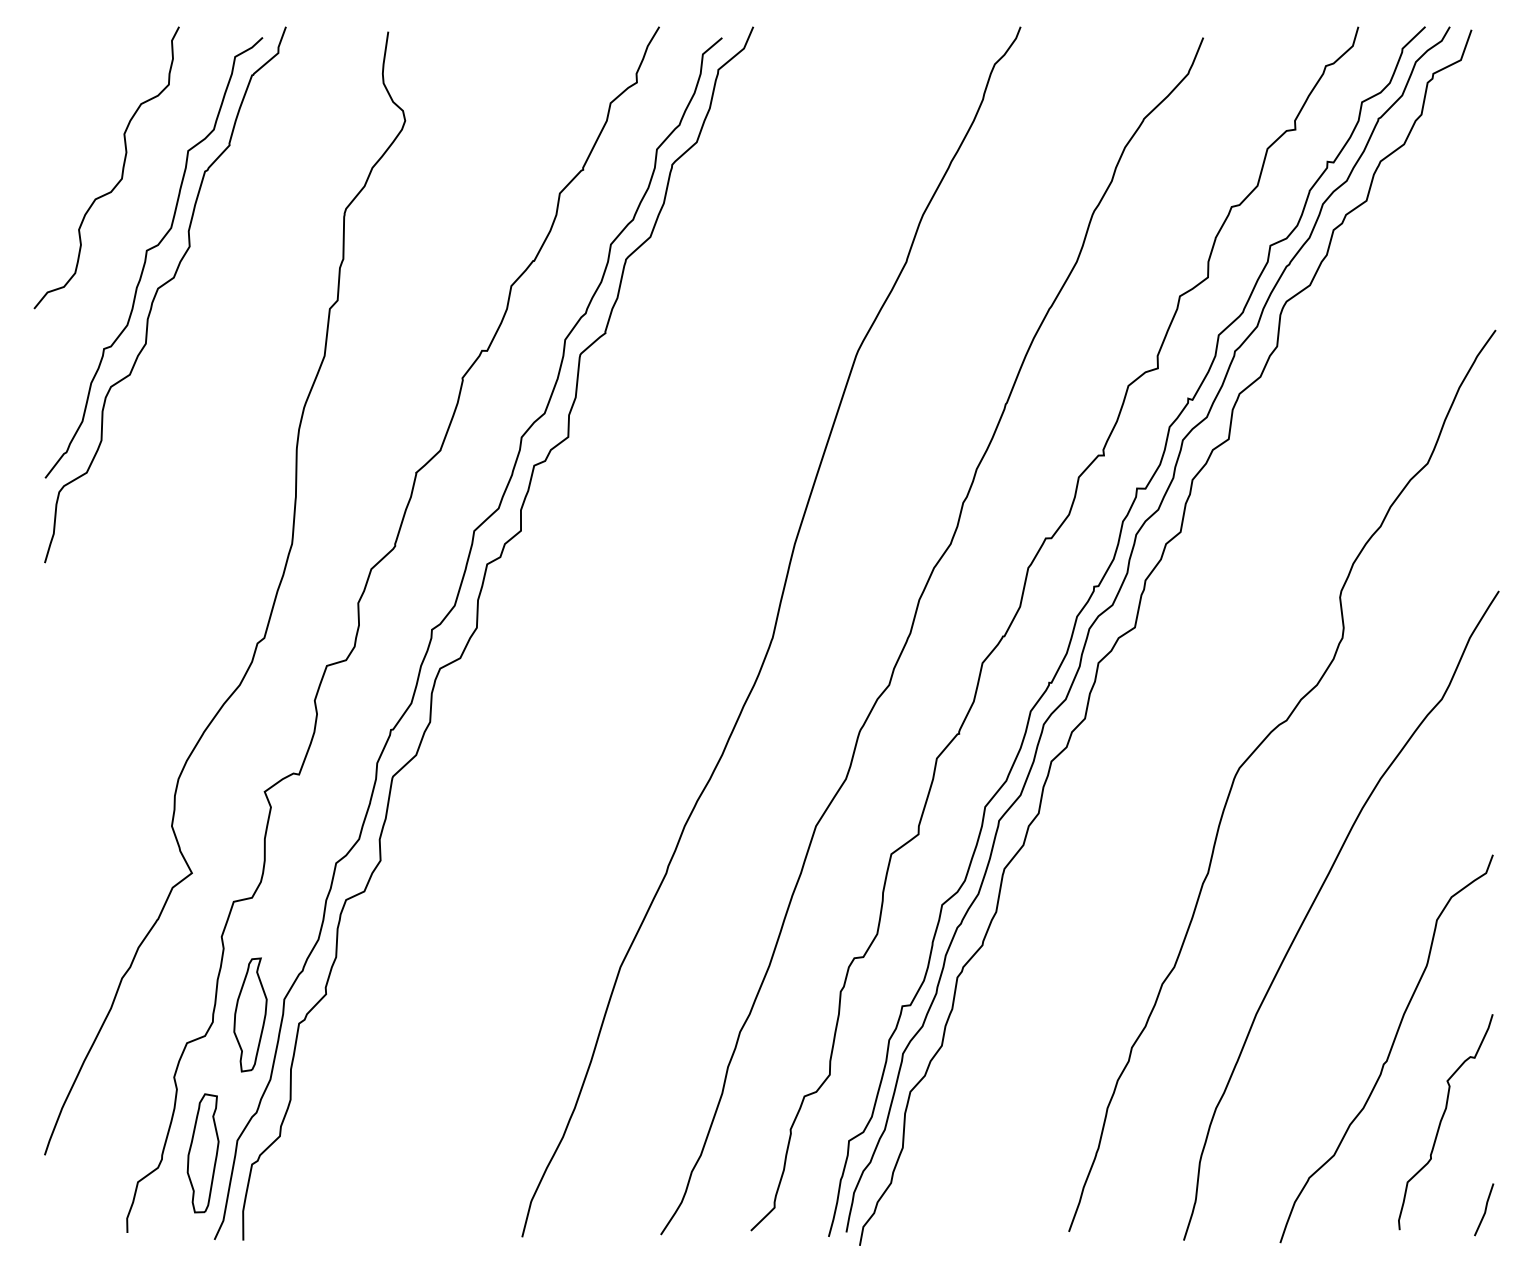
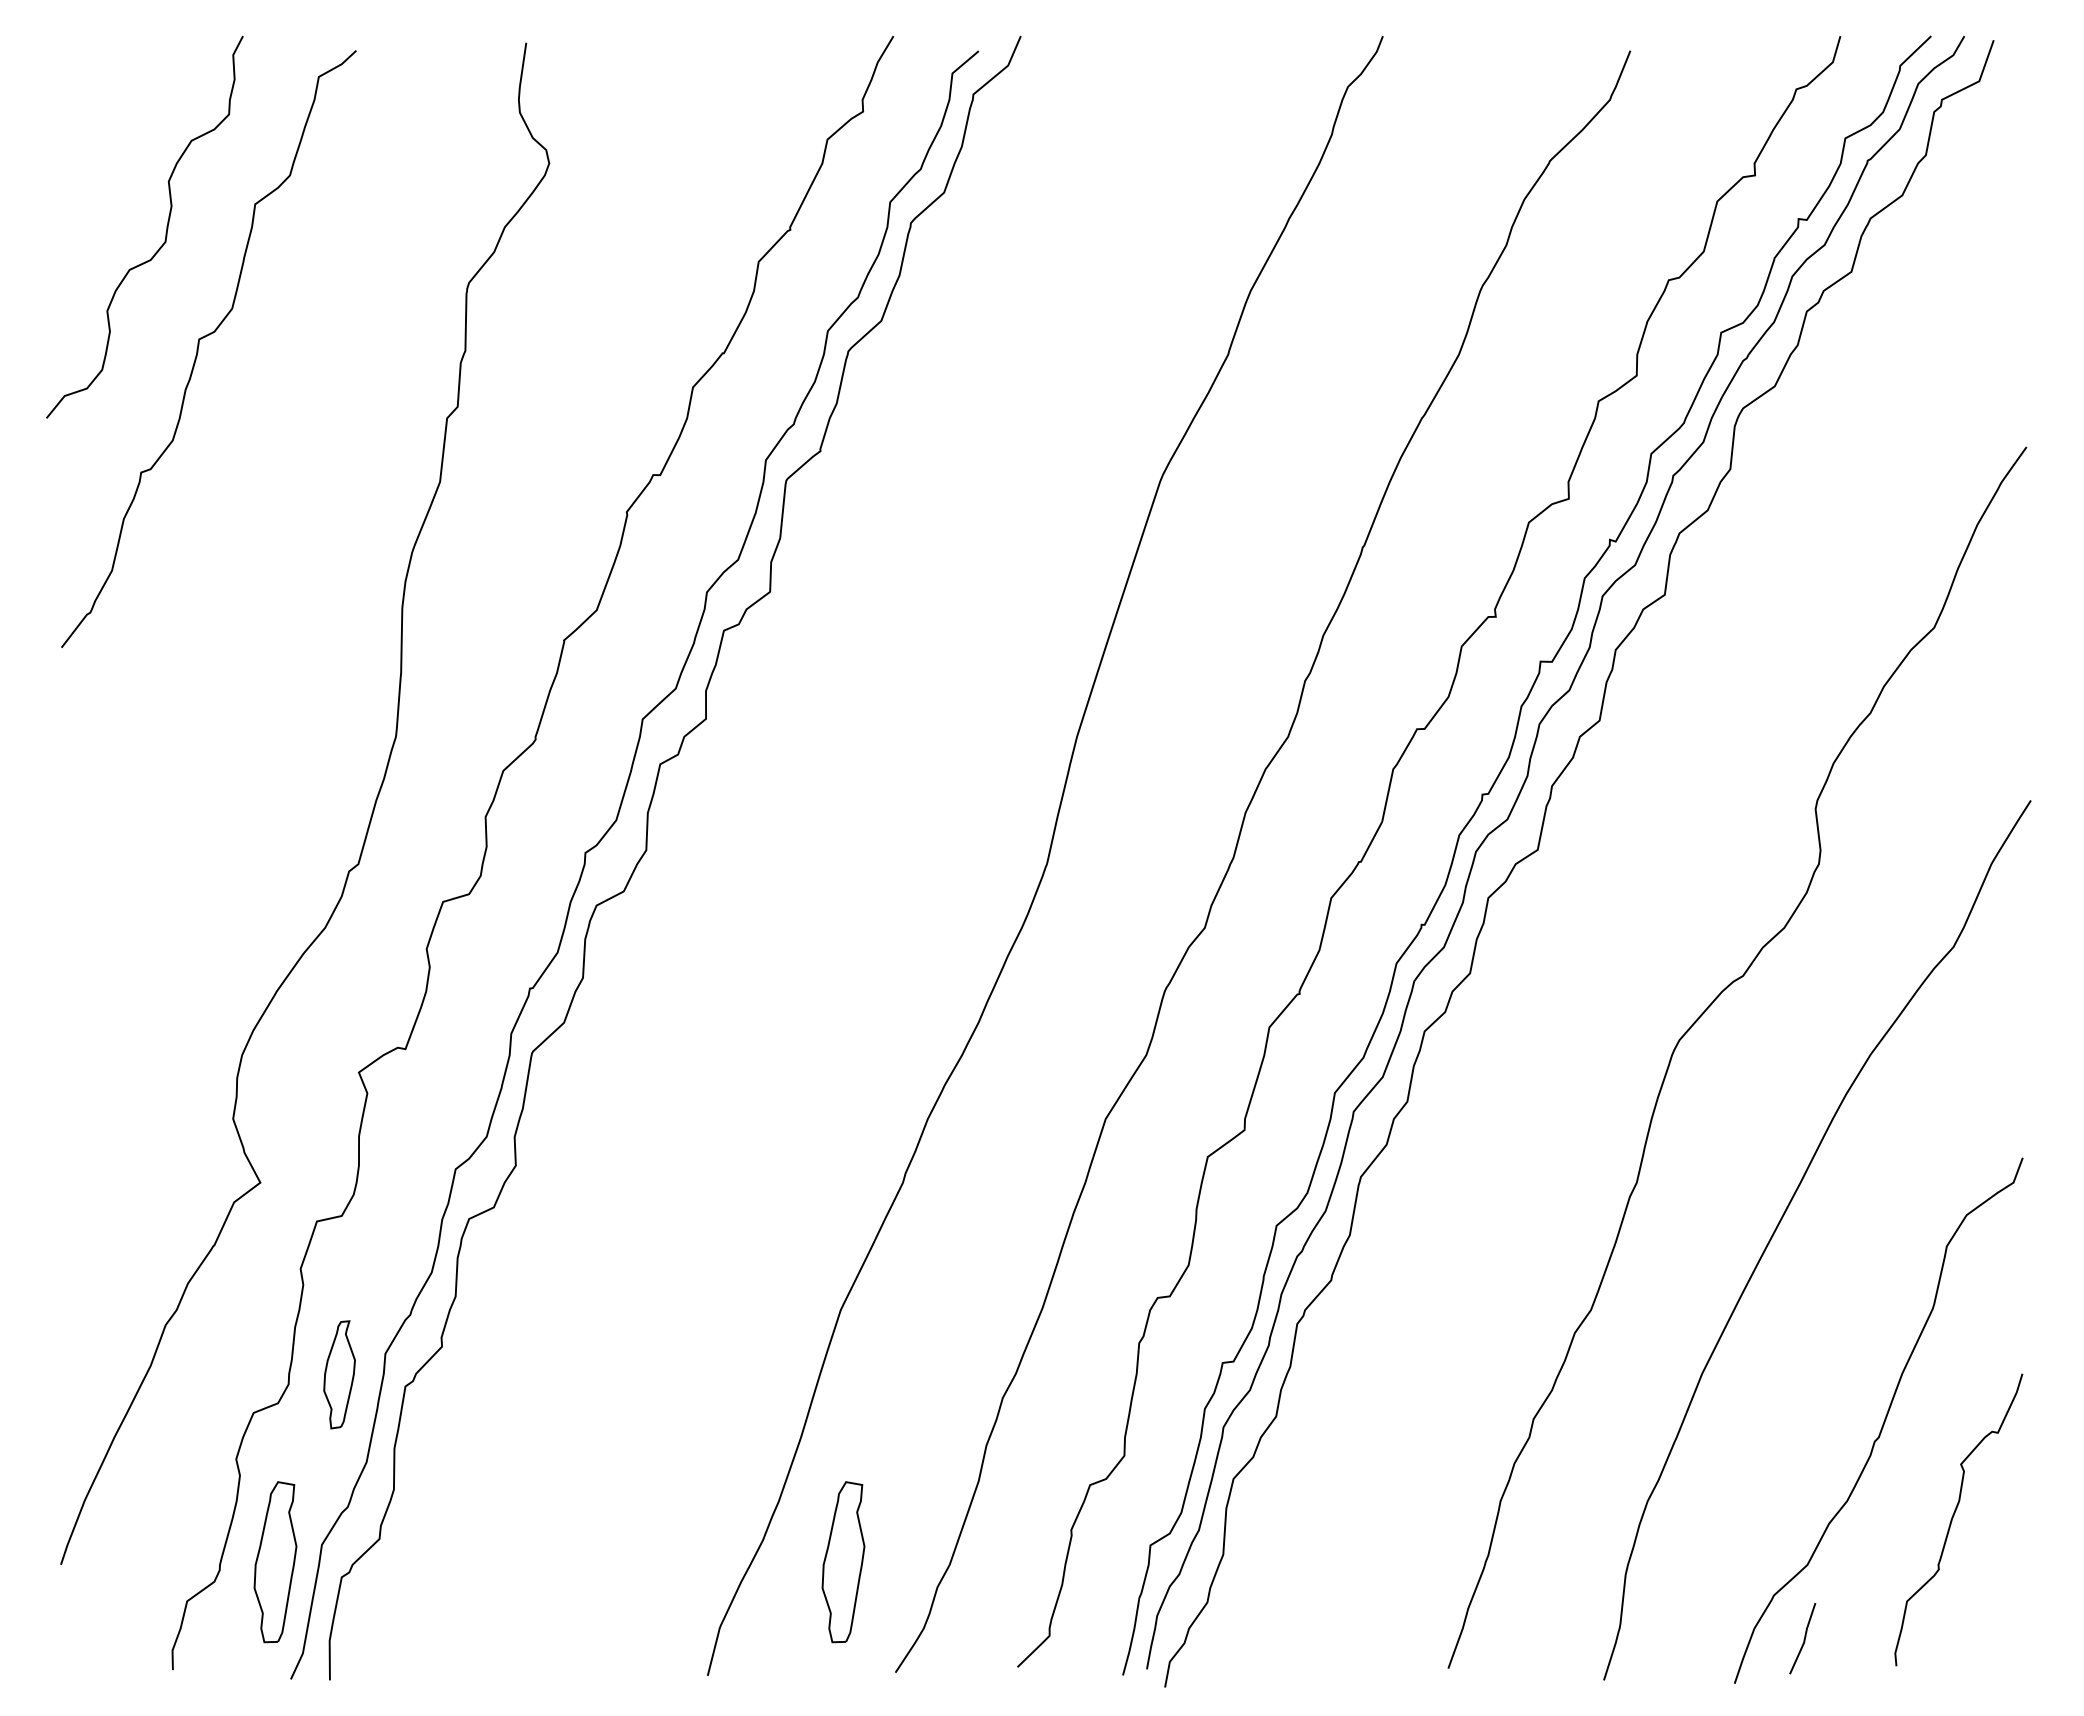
curve: (157, 292) -> (213, 396), removed
part: (250, 1014) -> (339, 1374), size x0.7
part: (622, 1153) -> (843, 1562), added
line: (1484, 1210) -> (1803, 1639), moved

